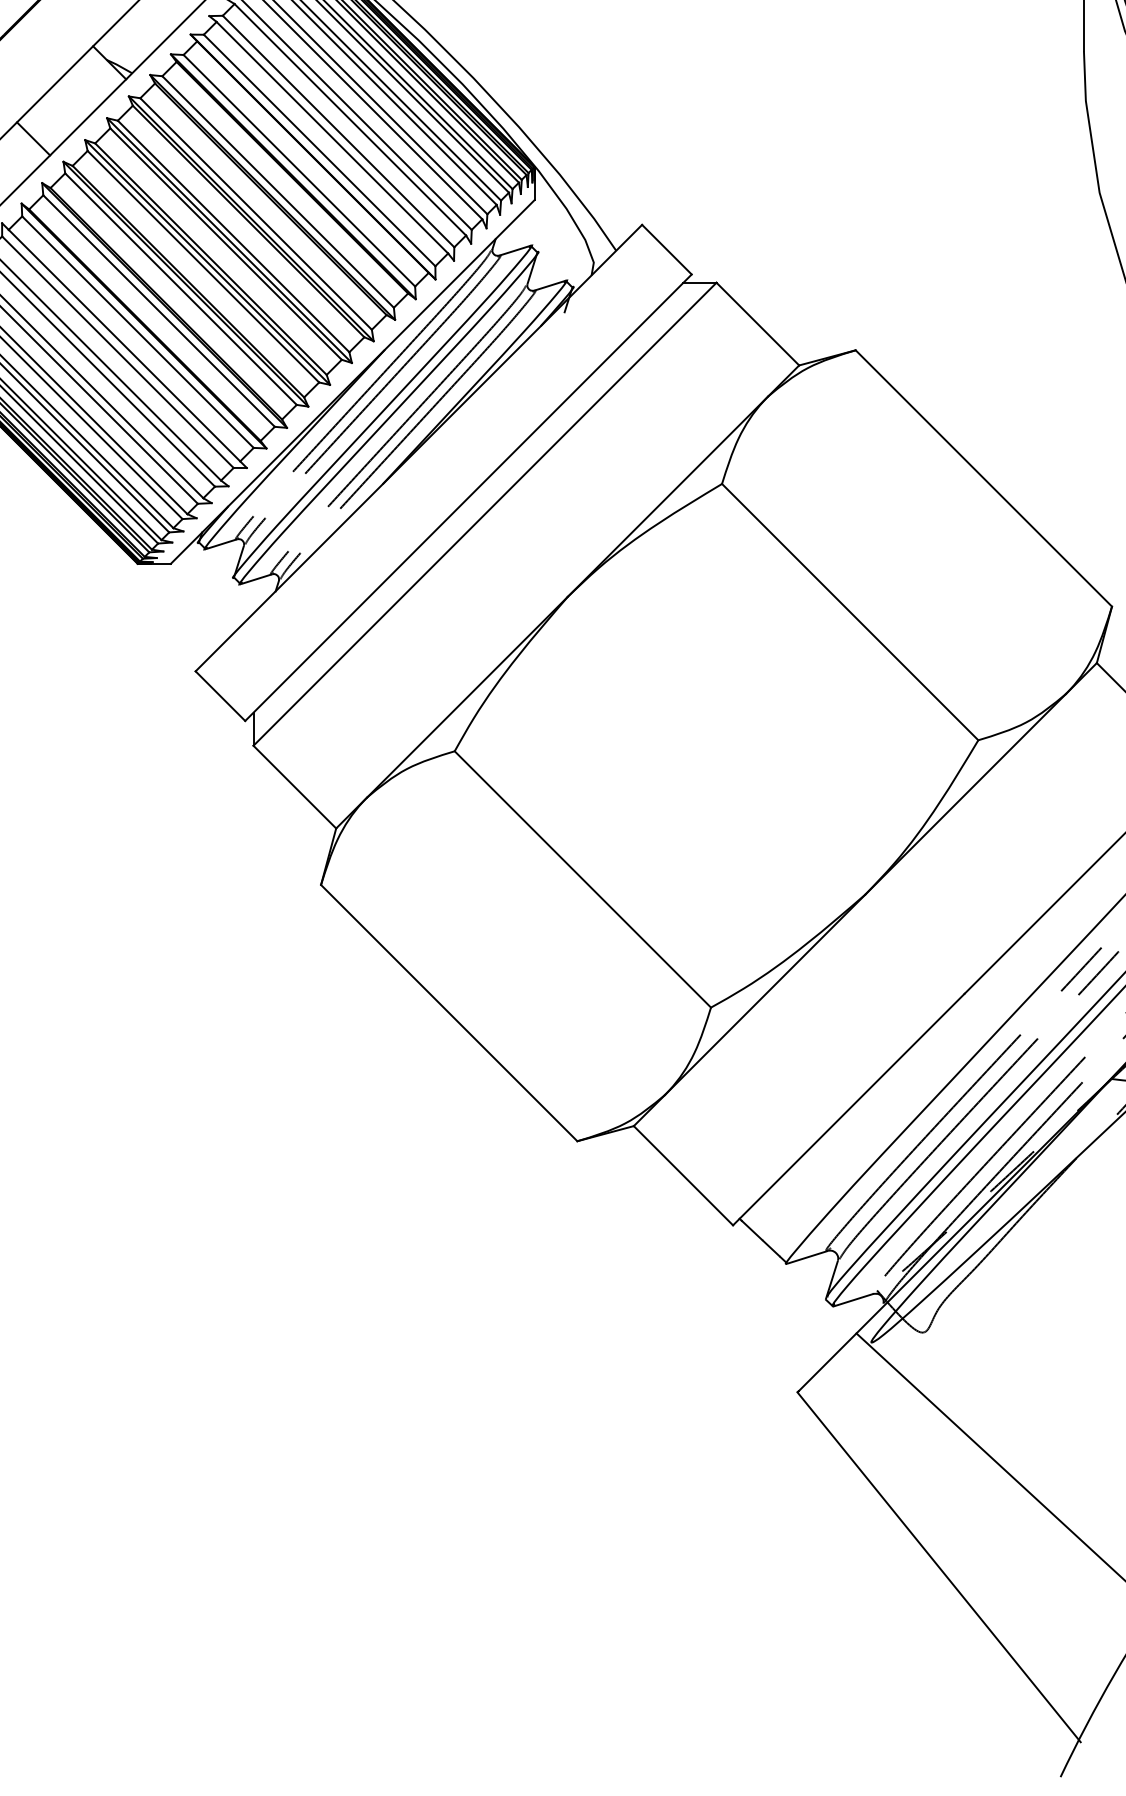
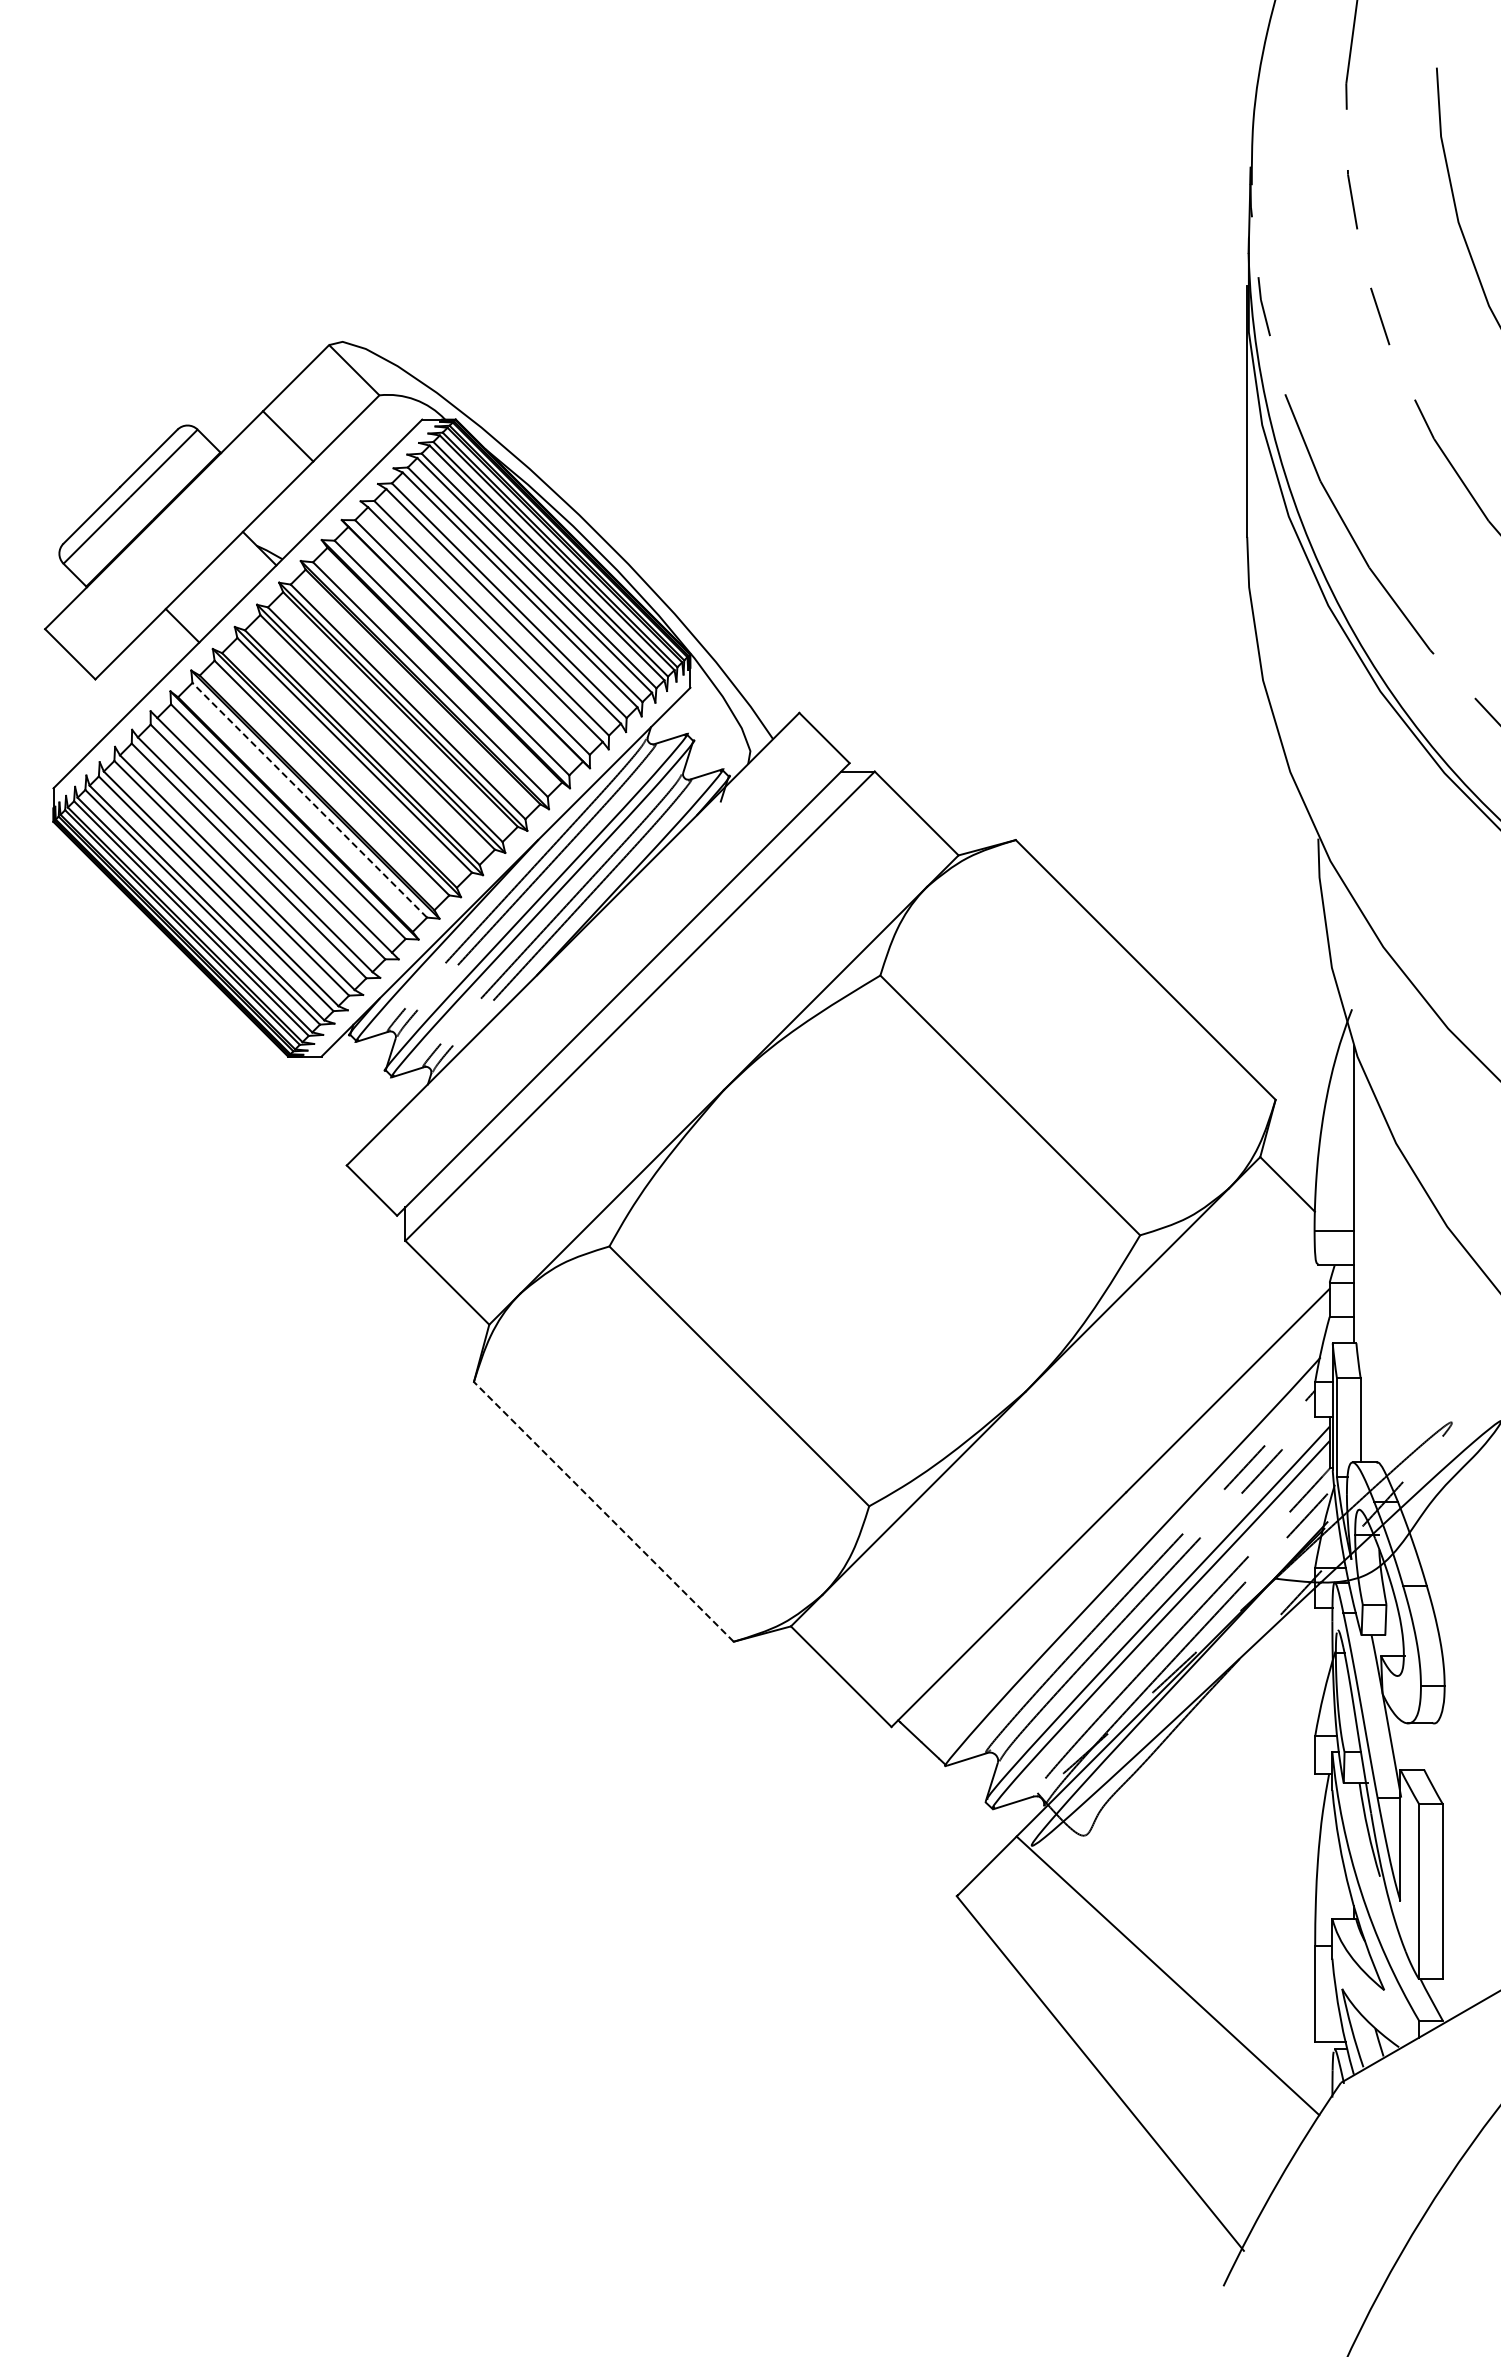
line: (158, 311) -> (309, 800), solid -> dashed
line: (448, 1012) -> (603, 1511), solid -> dashed

